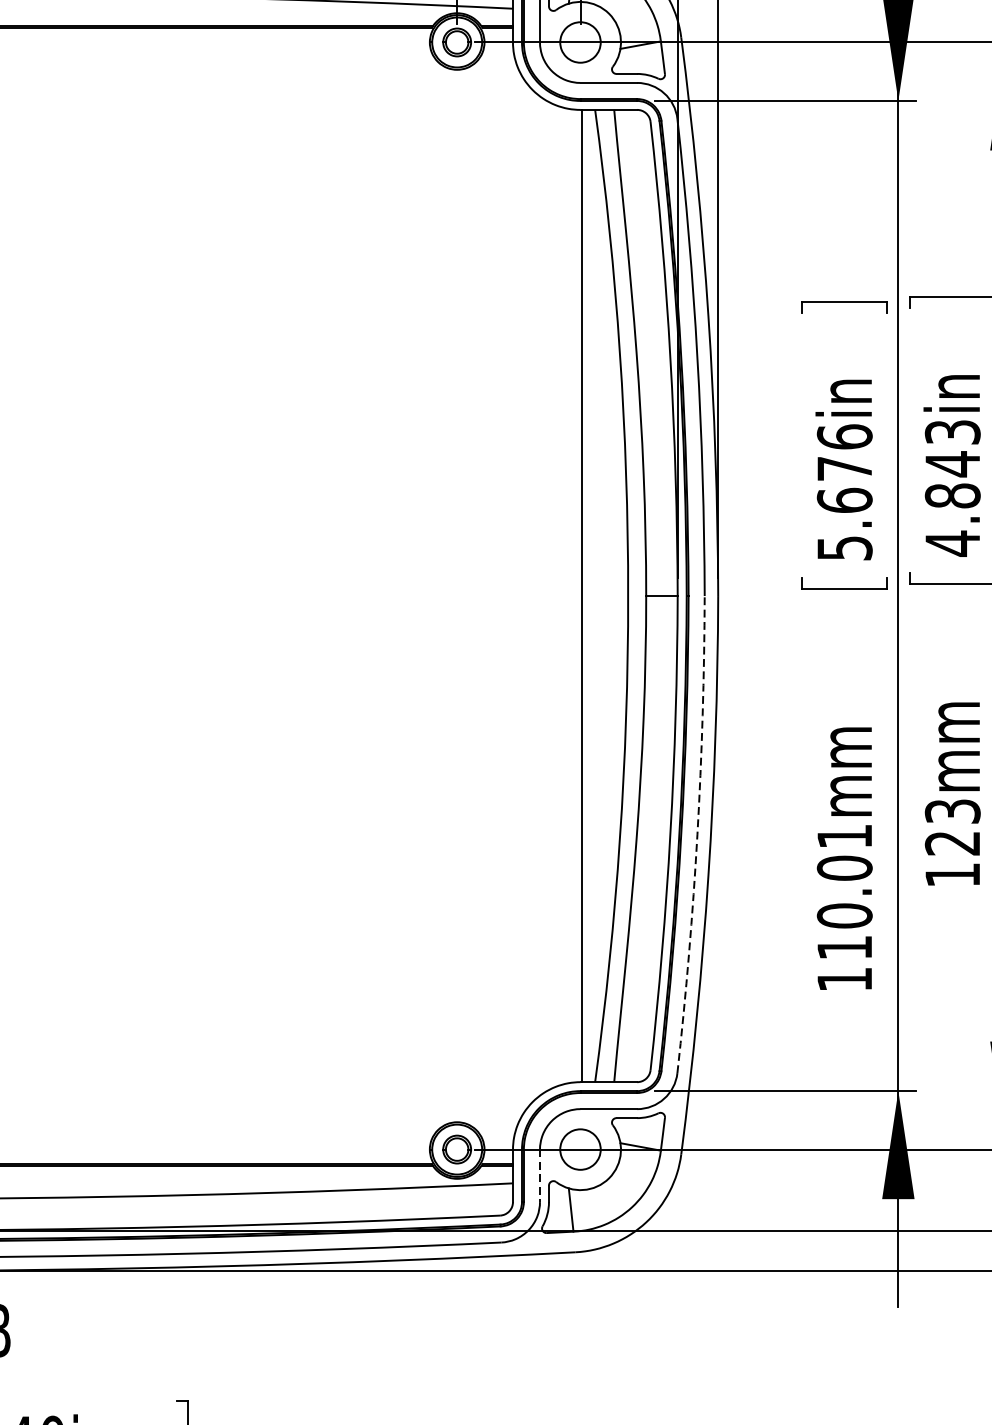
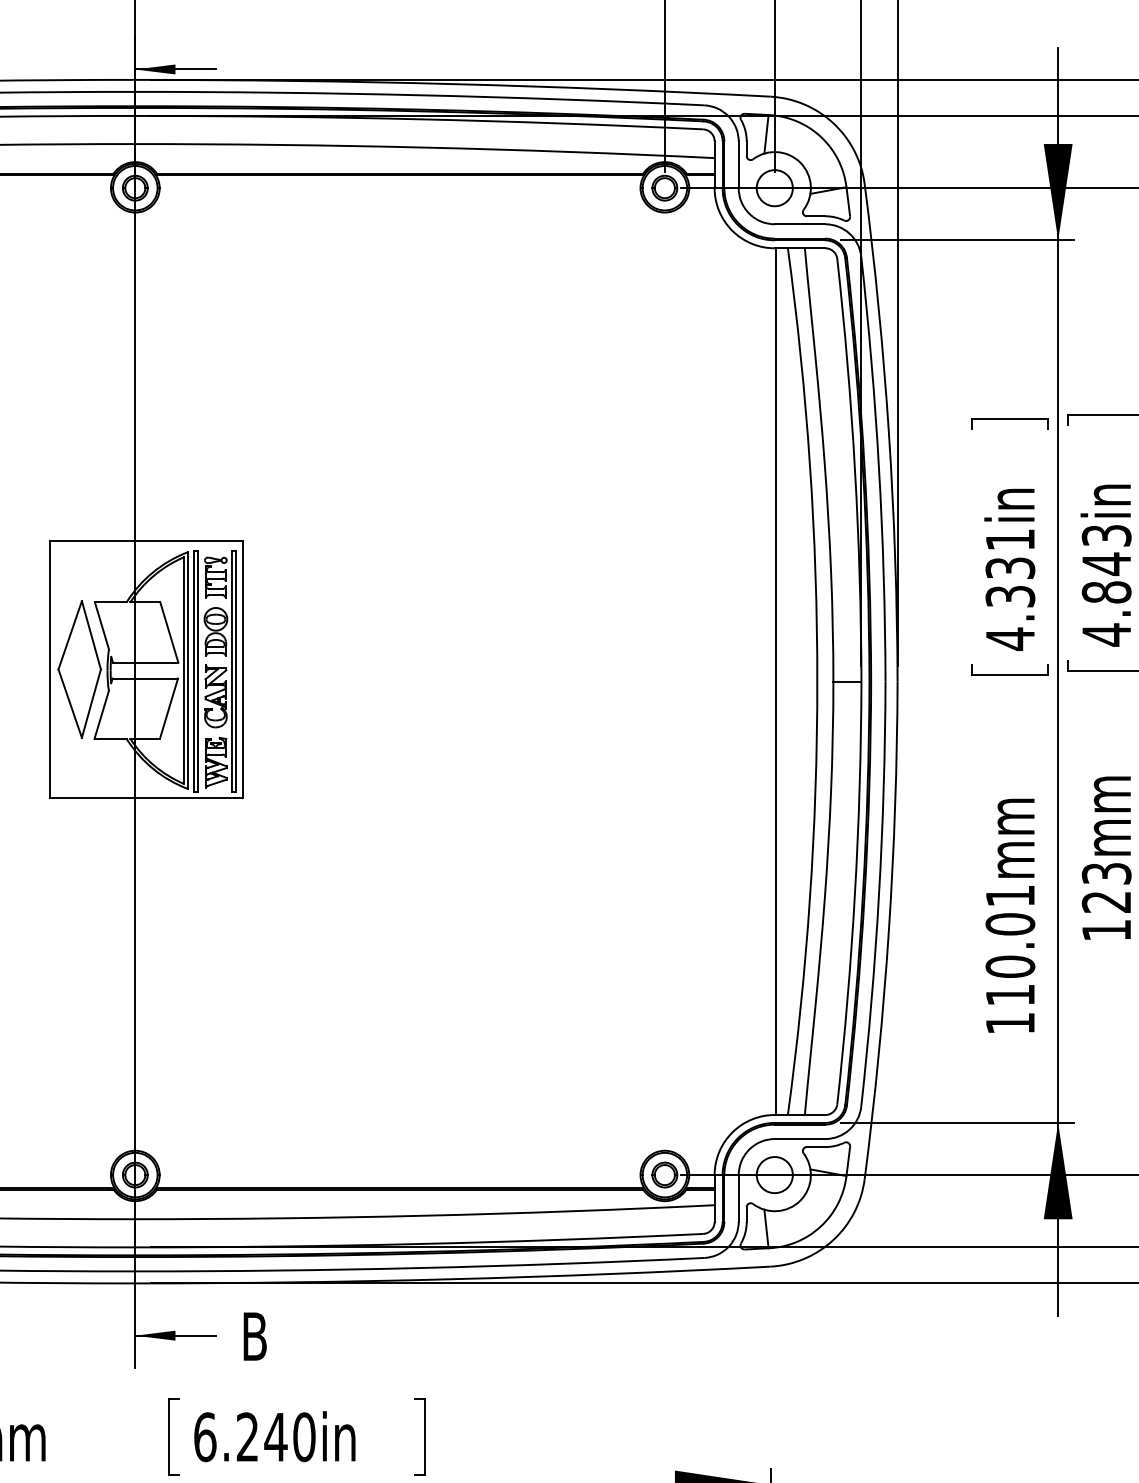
text: (844, 492) -> (1010, 589), 5.676in -> 4.331in
arc: (697, 834) -> (879, 894), dashed -> solid
line: (539, 1176) -> (738, 1199), dashed -> solid

